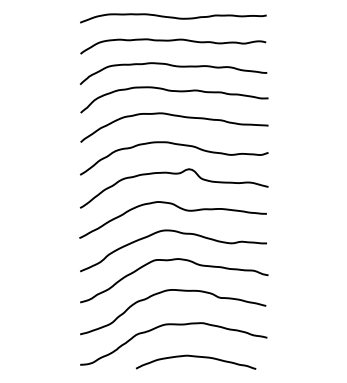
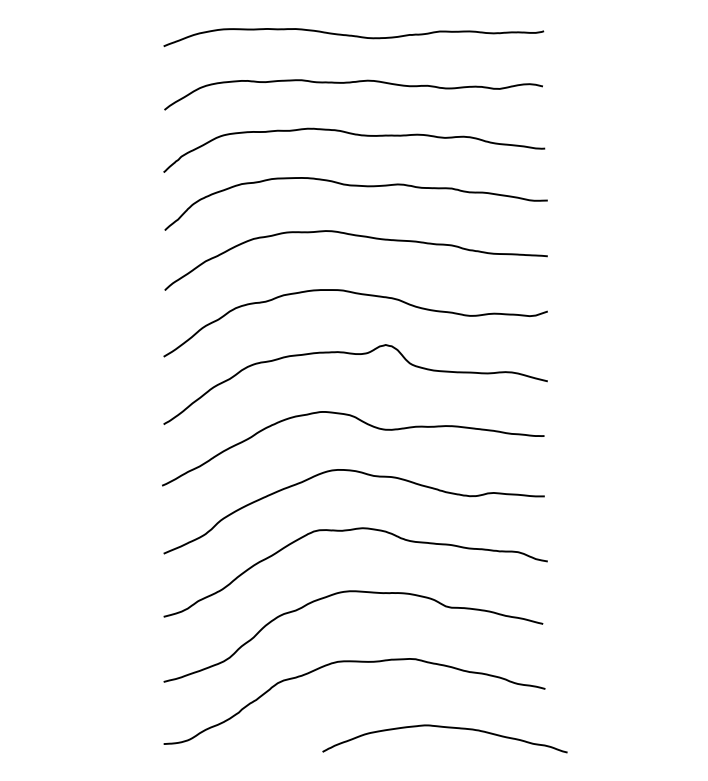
curve: (196, 357) -> (445, 729), moved

